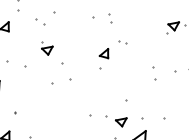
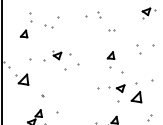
part: (47, 49) -> (57, 55), moved
part: (103, 58) -> (110, 59), moved

